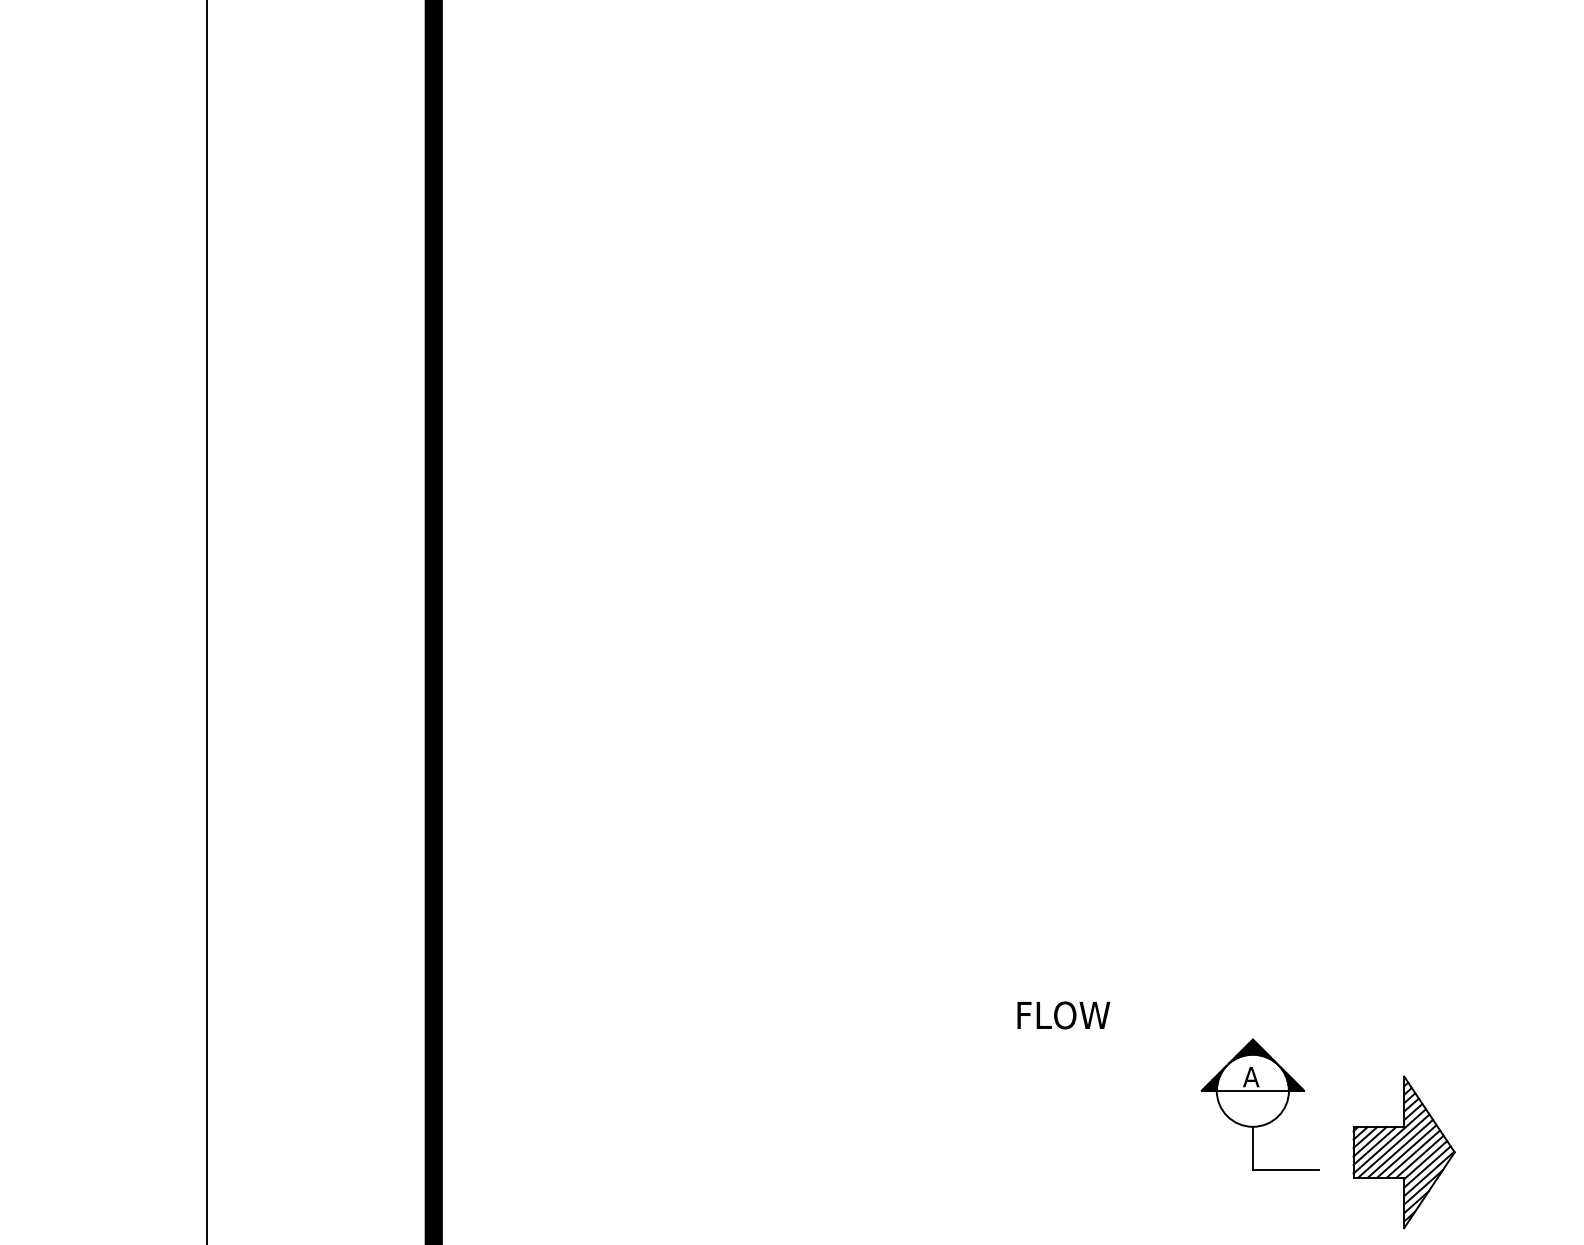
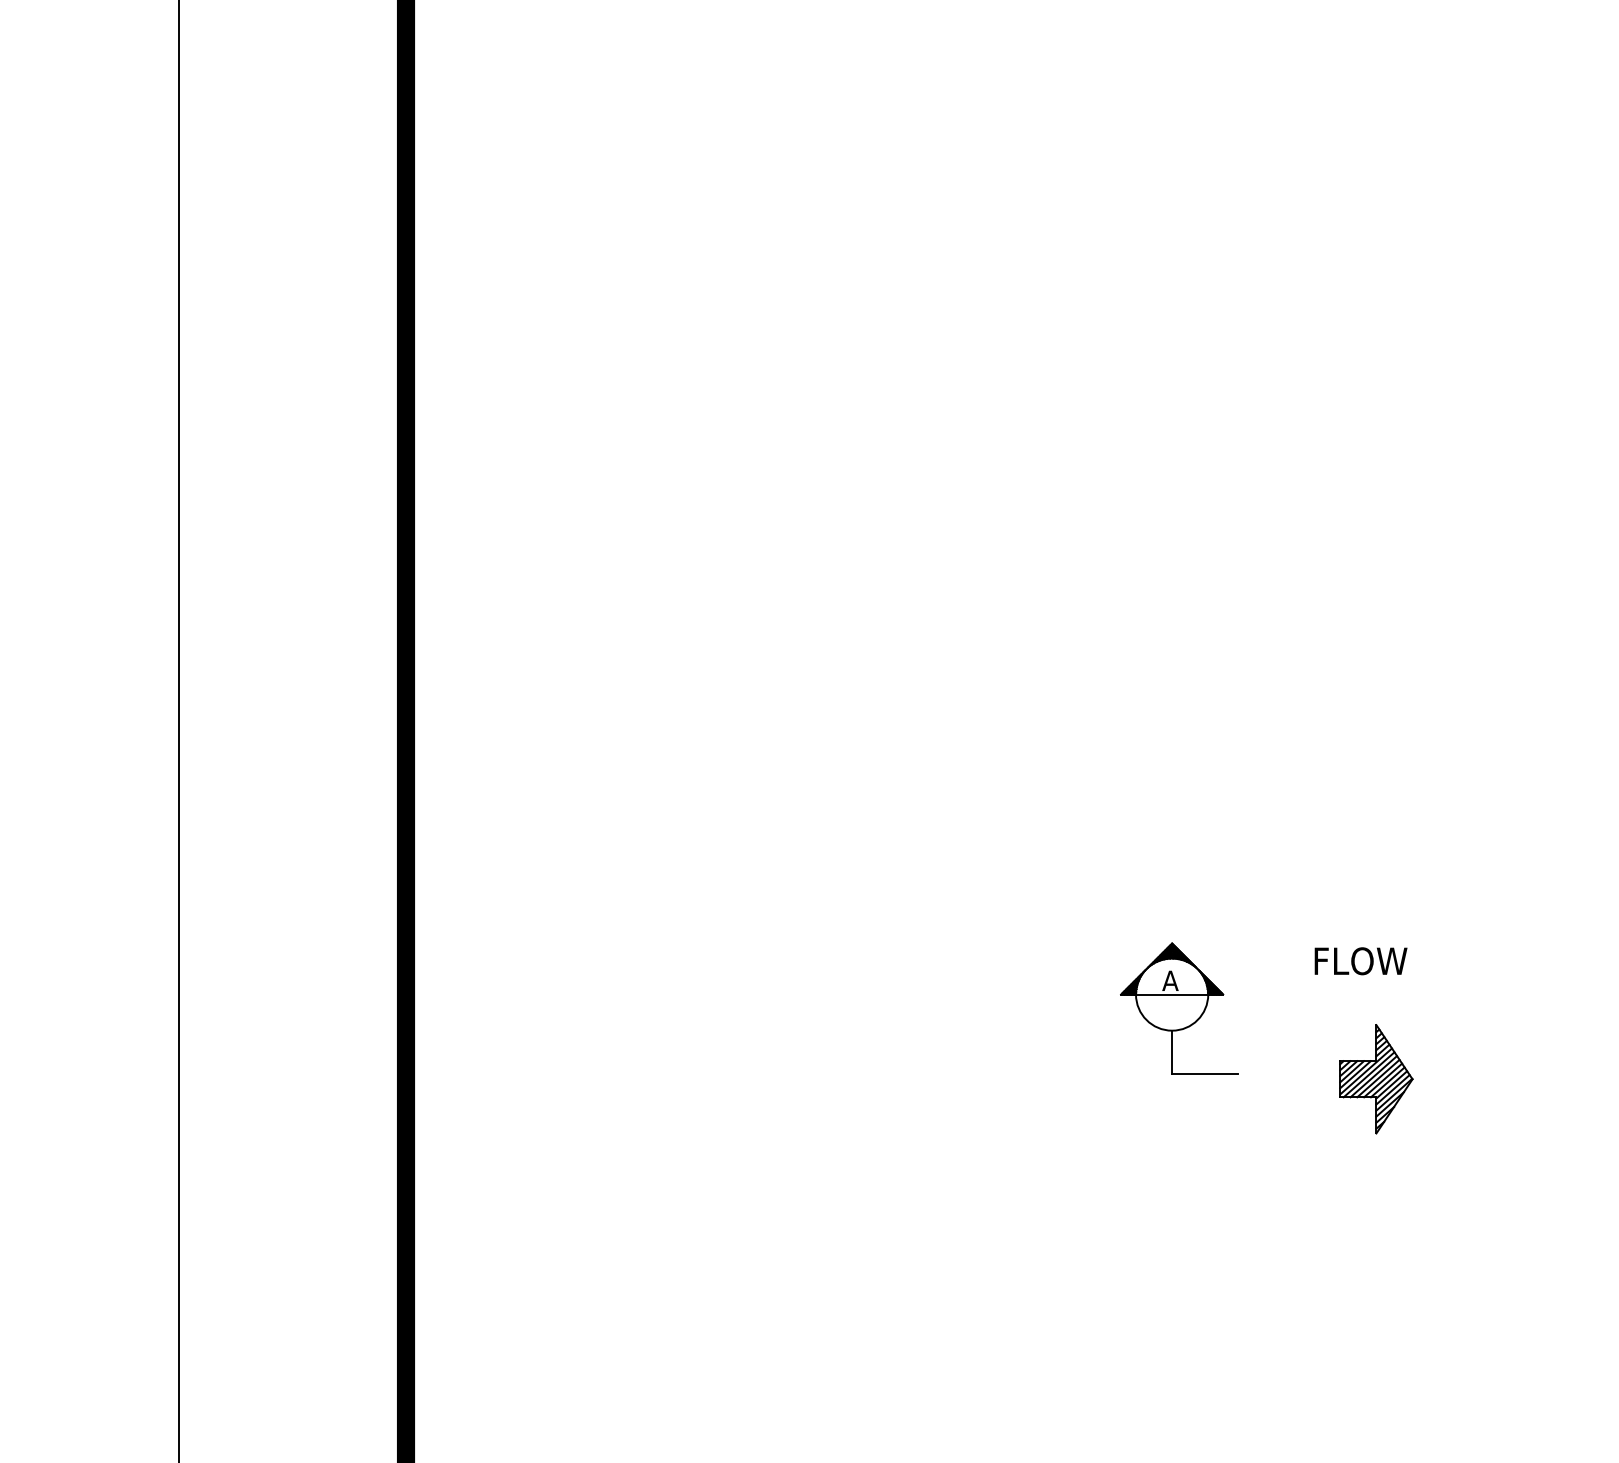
text: (1063, 1015) -> (1360, 961), moved
part: (1260, 1104) -> (1179, 1008), moved
part: (1404, 1152) -> (1376, 1079), size x0.71

